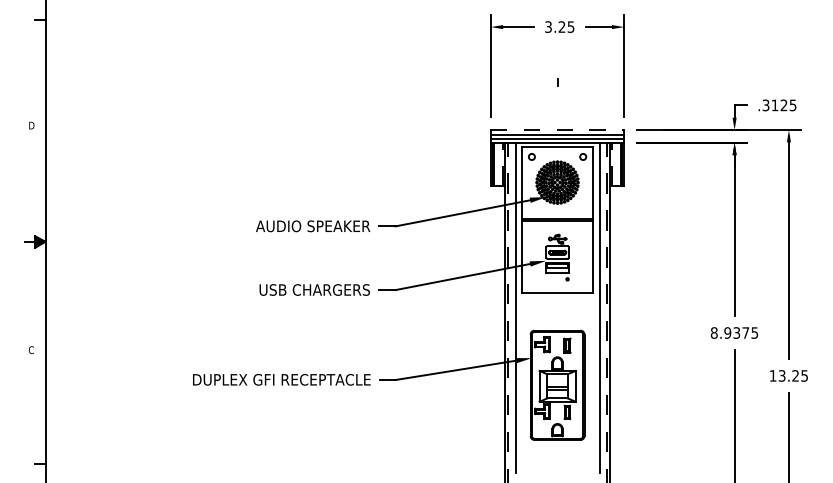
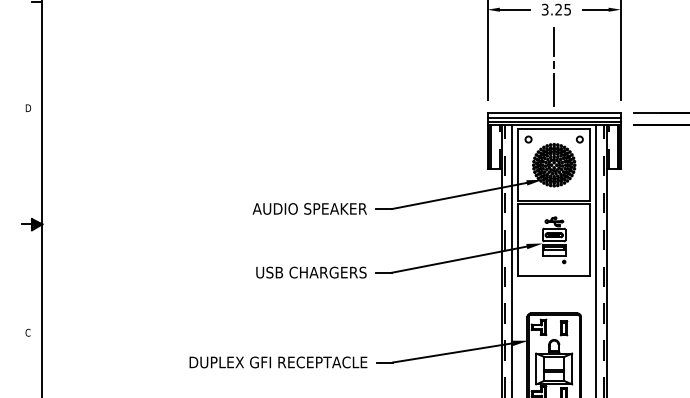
line: (557, 59) -> (554, 42), added
line: (557, 107) -> (554, 90), added
line: (557, 130) -> (554, 113), dashed -> solid

